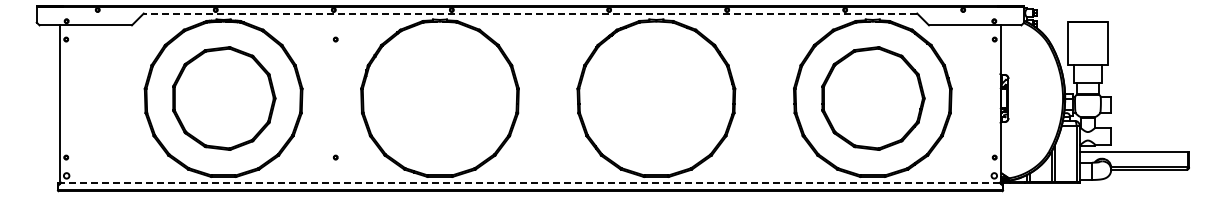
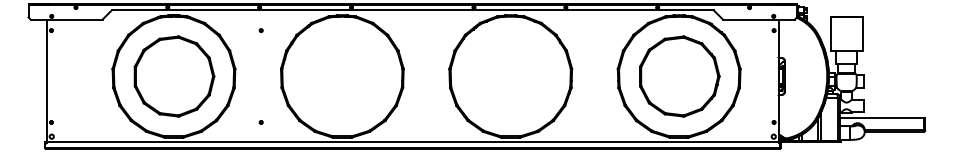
line: (530, 13) -> (412, 10), dashed -> solid
line: (530, 182) -> (412, 141), dashed -> solid

